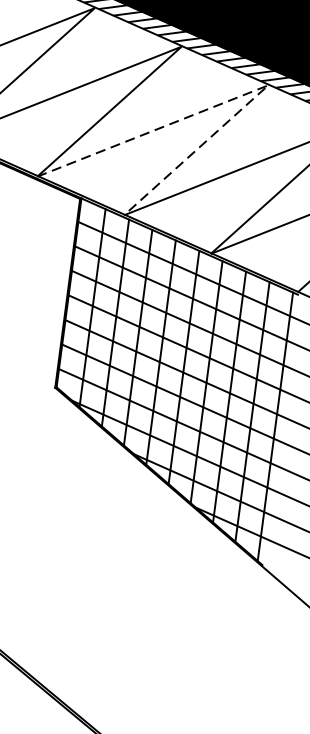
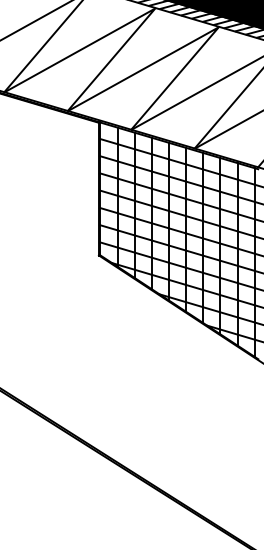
line: (245, 94) -> (203, 35), dashed -> solid

